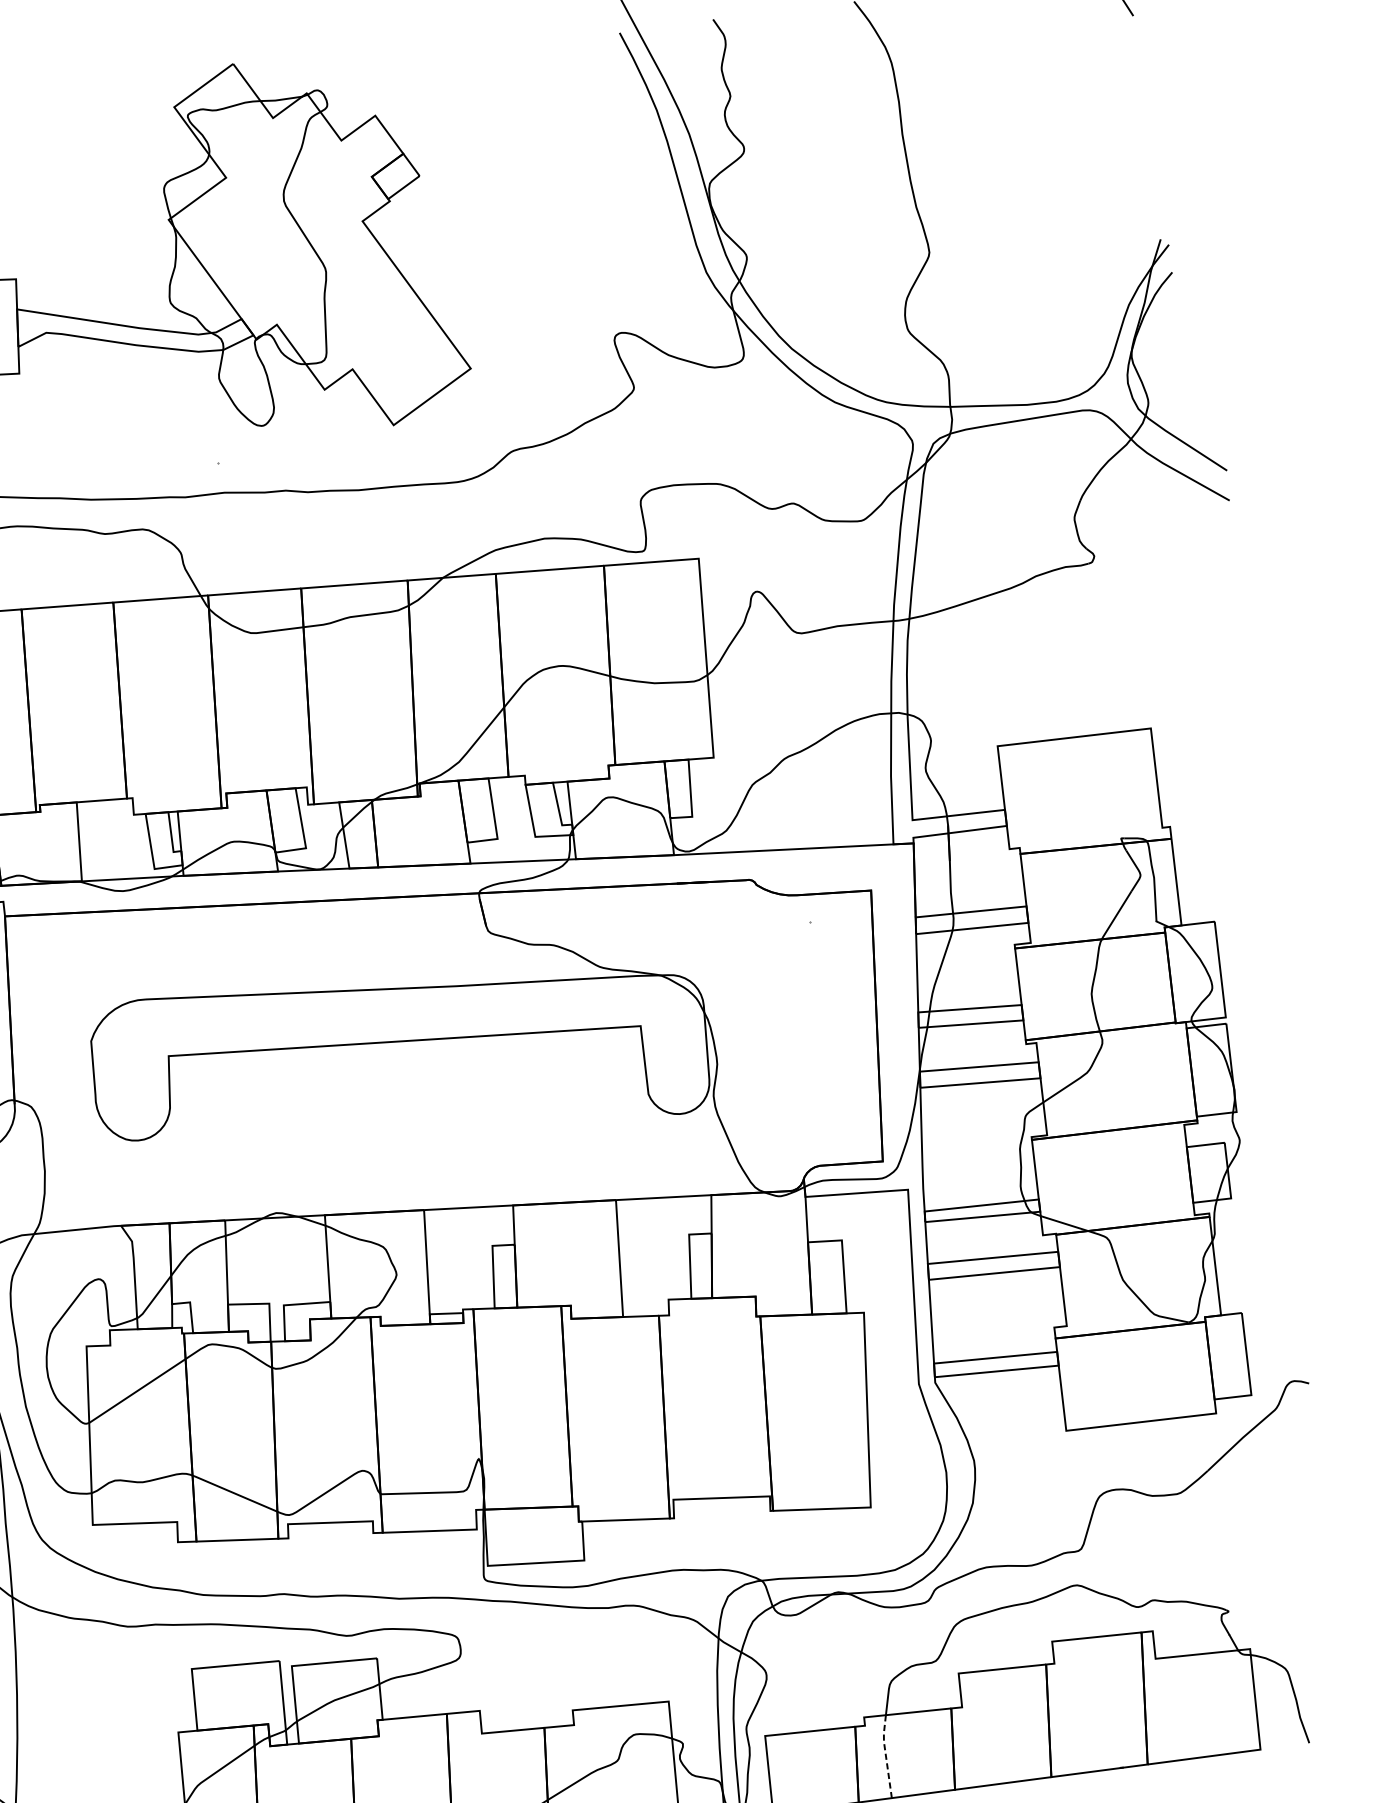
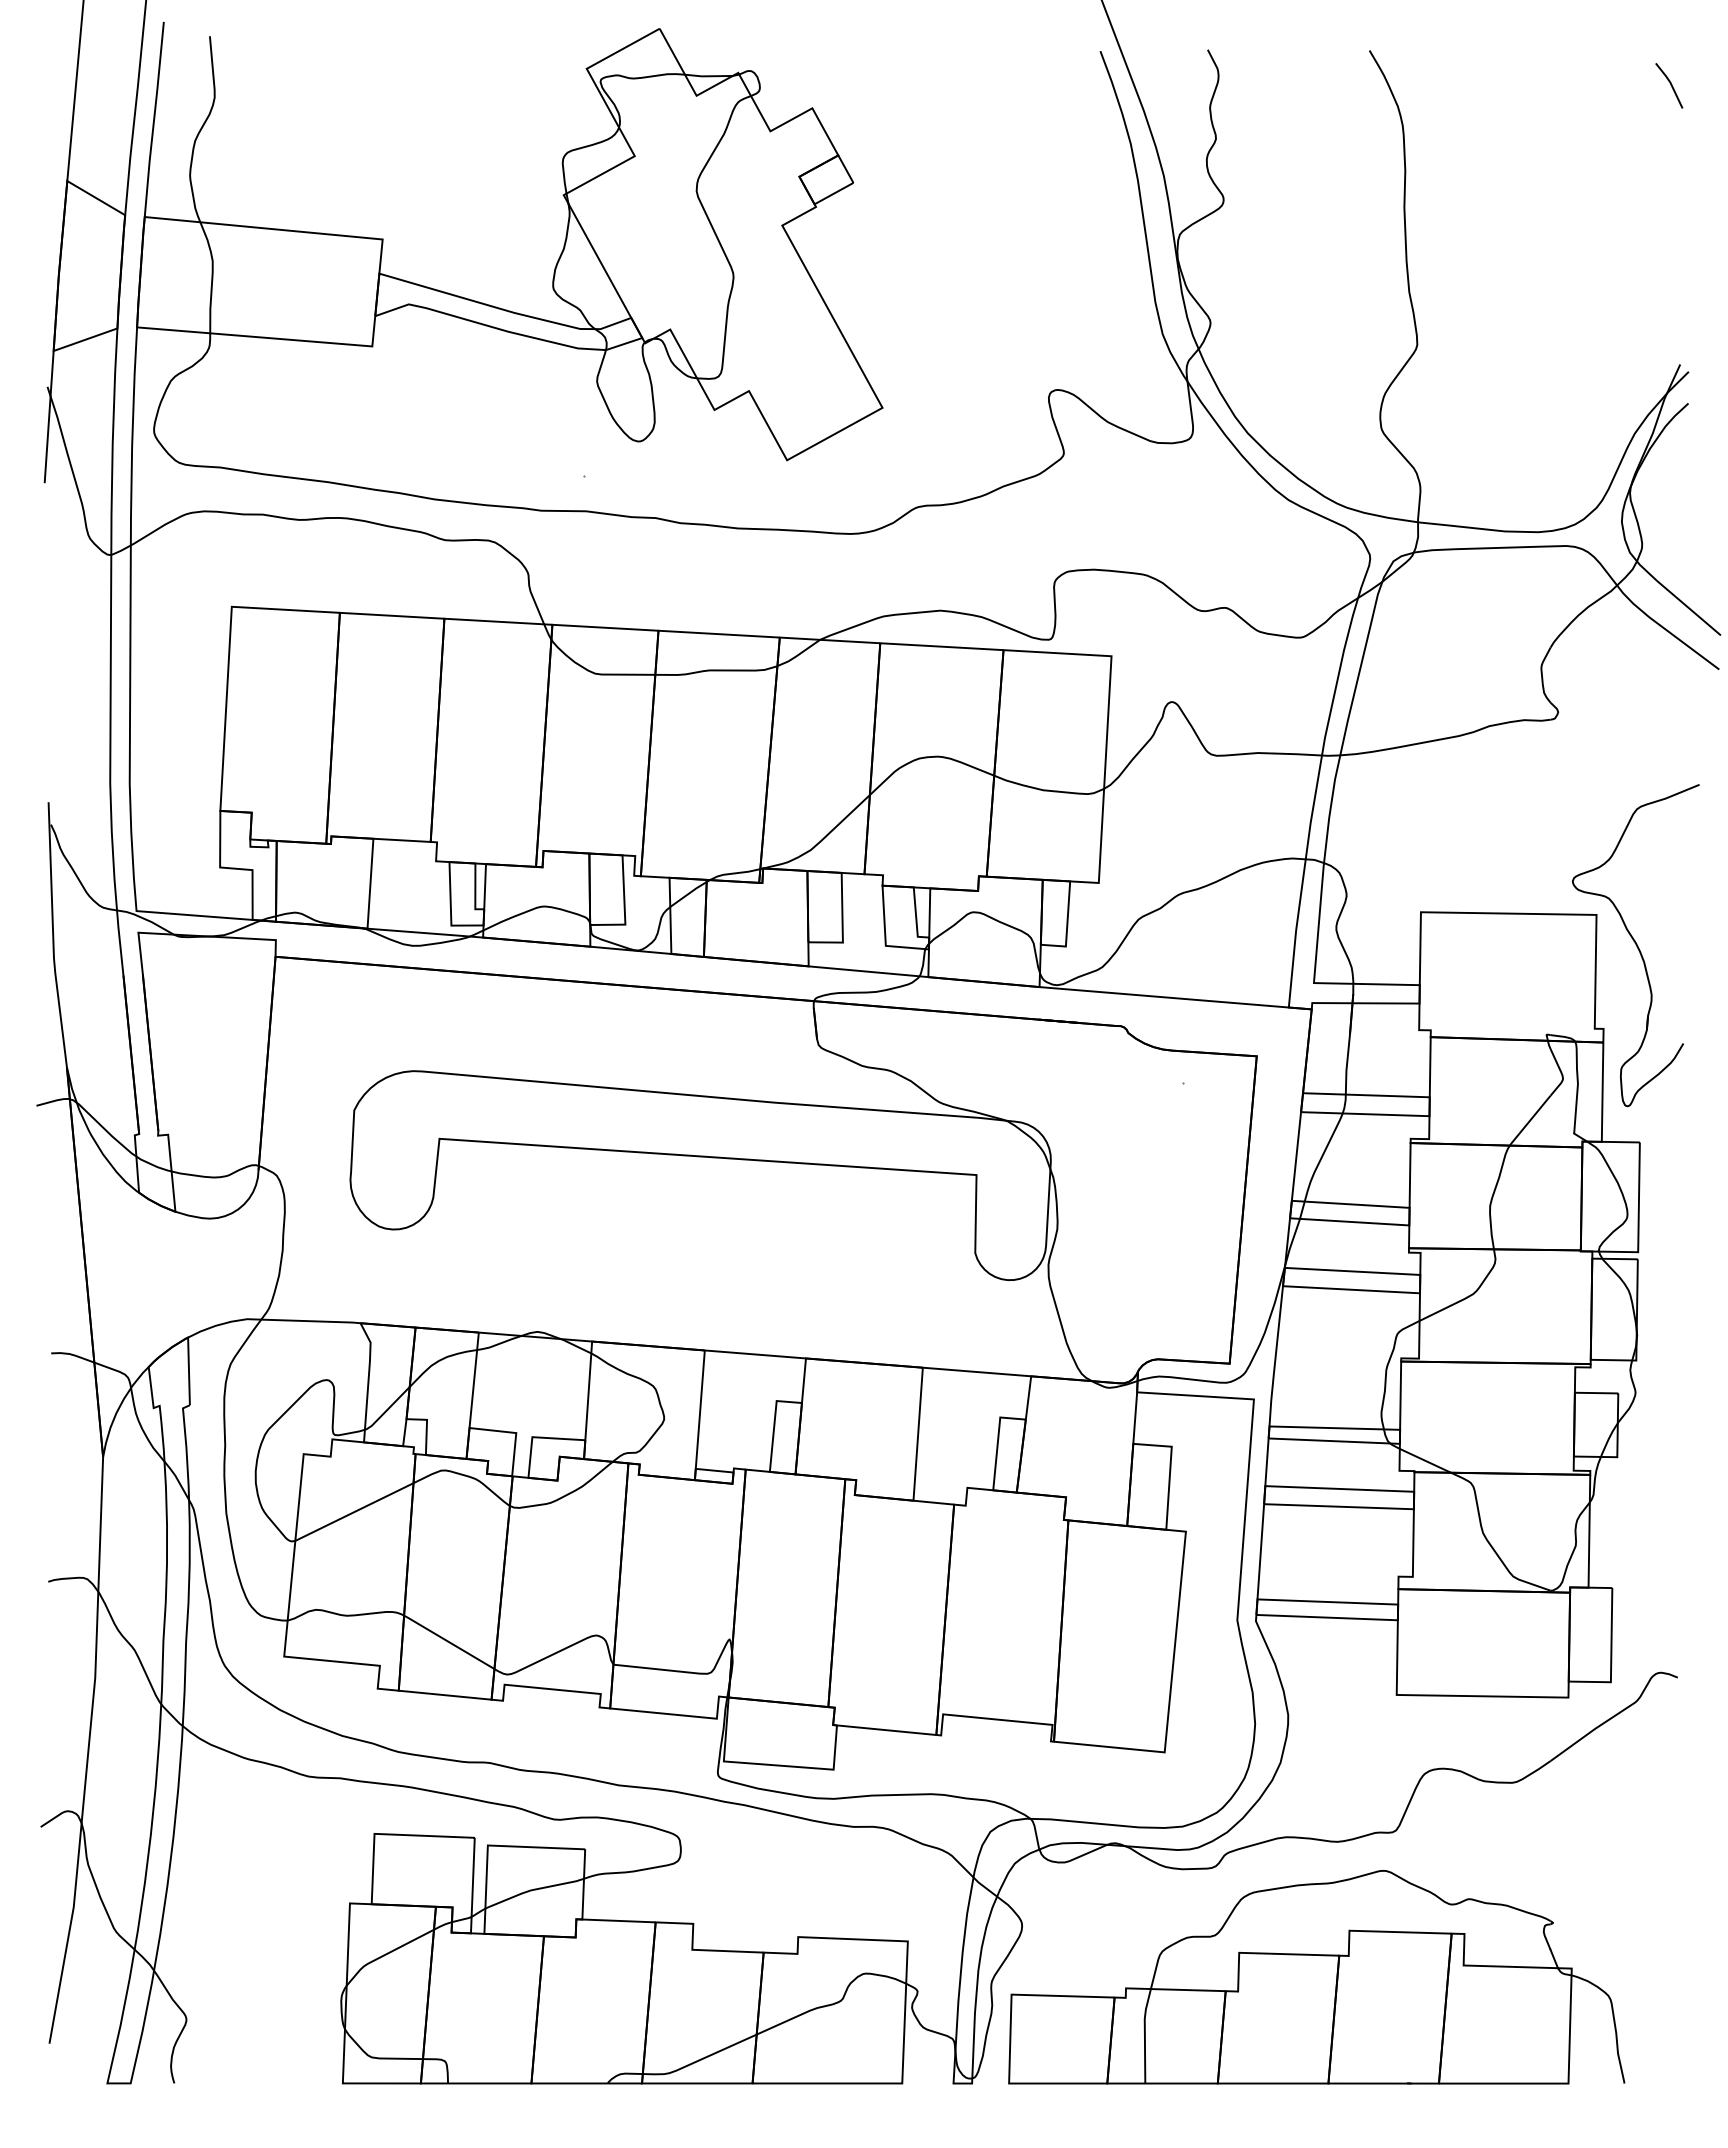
part: (1188, 750) -> (1635, 945), added
line: (885, 1755) -> (1144, 2034), dashed -> solid

